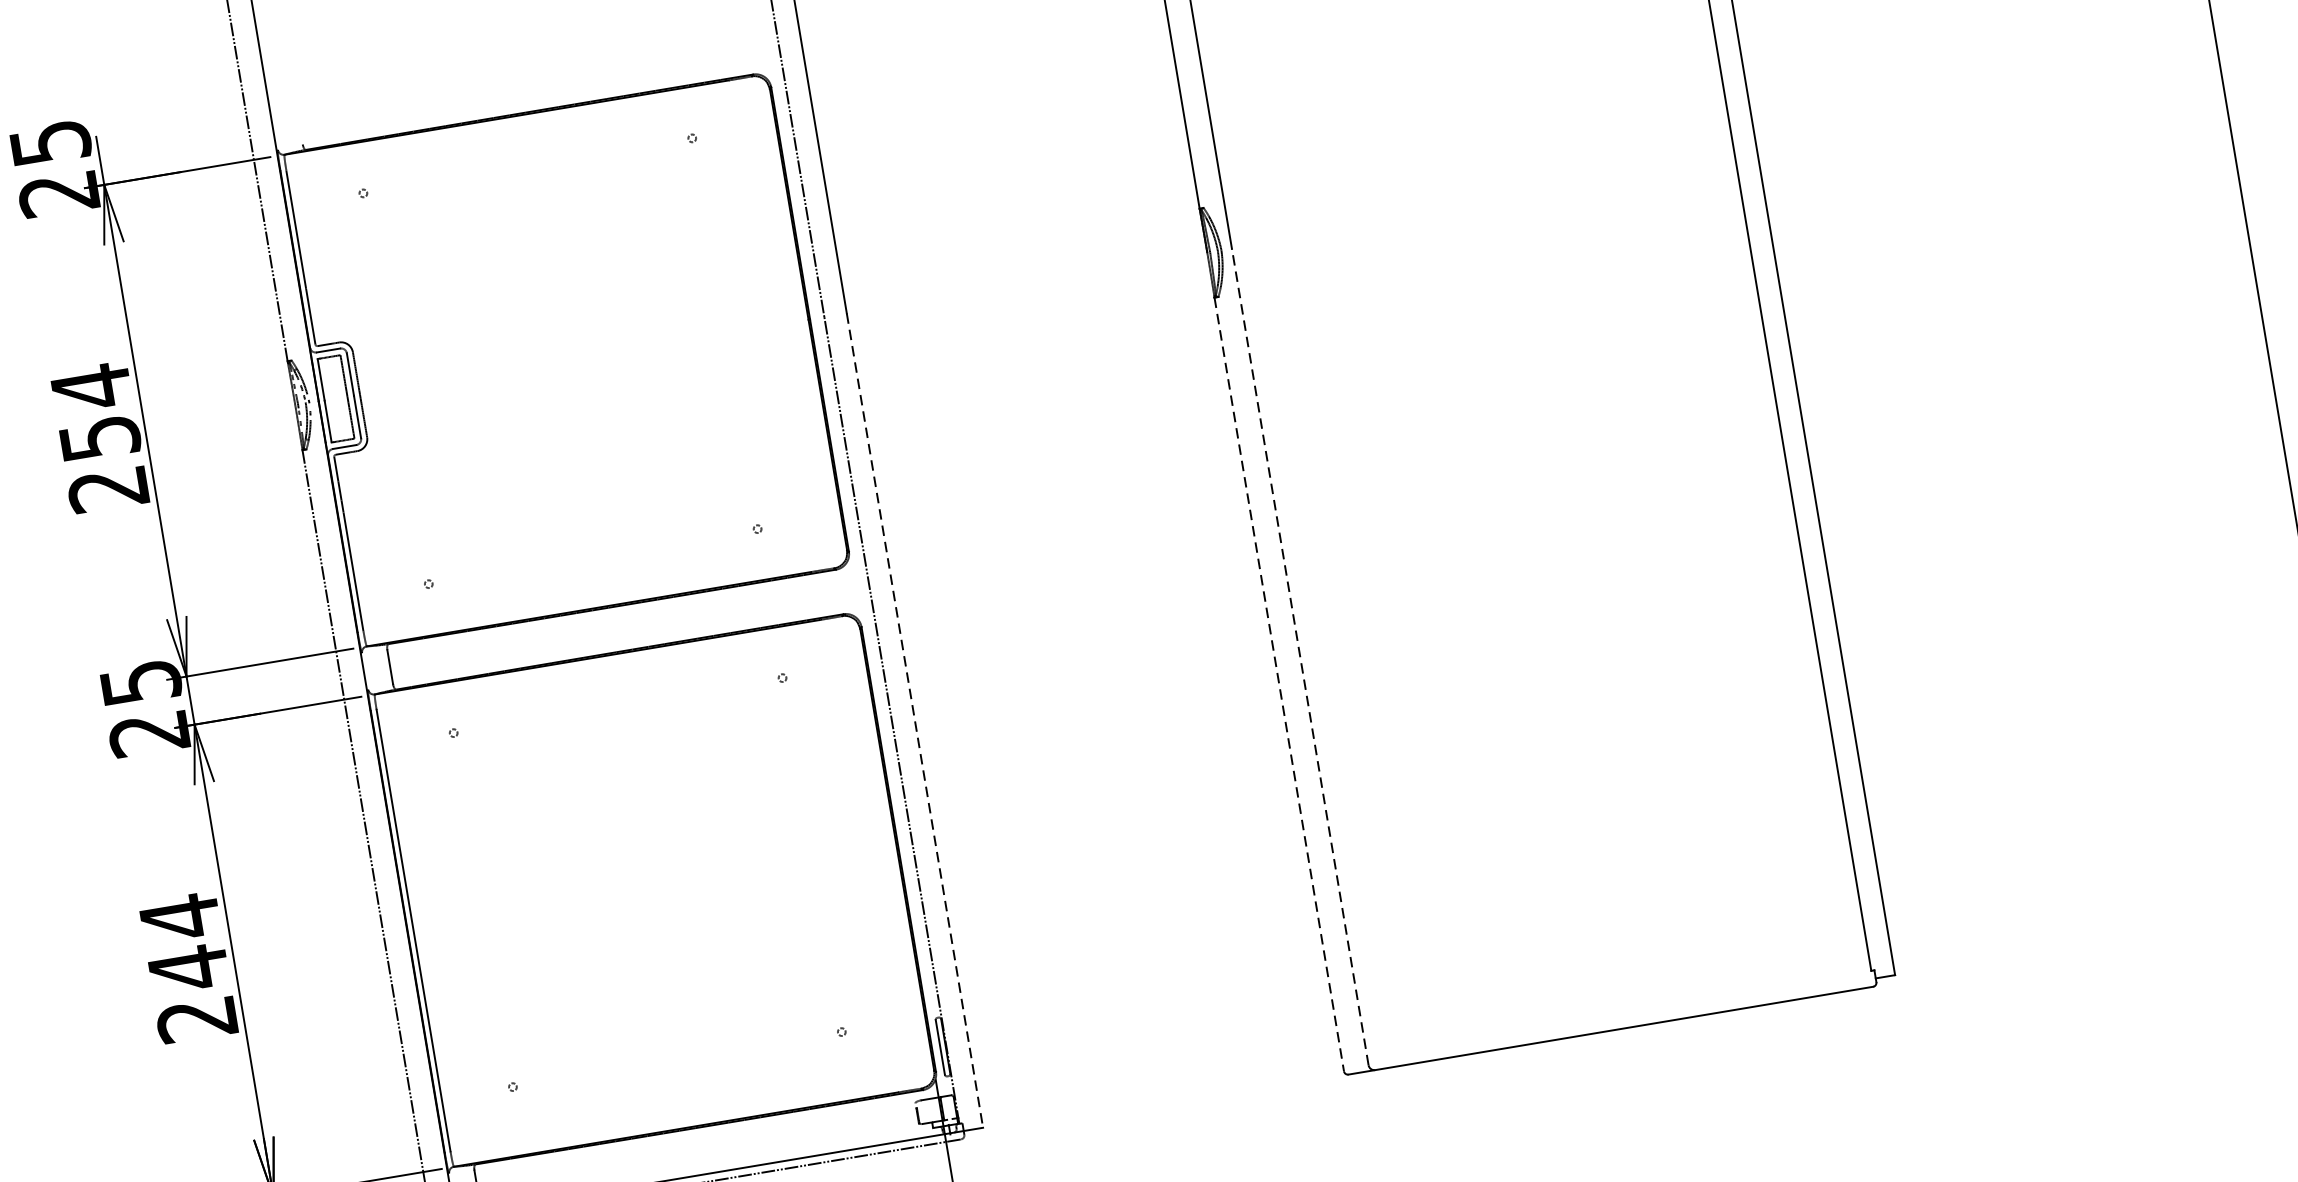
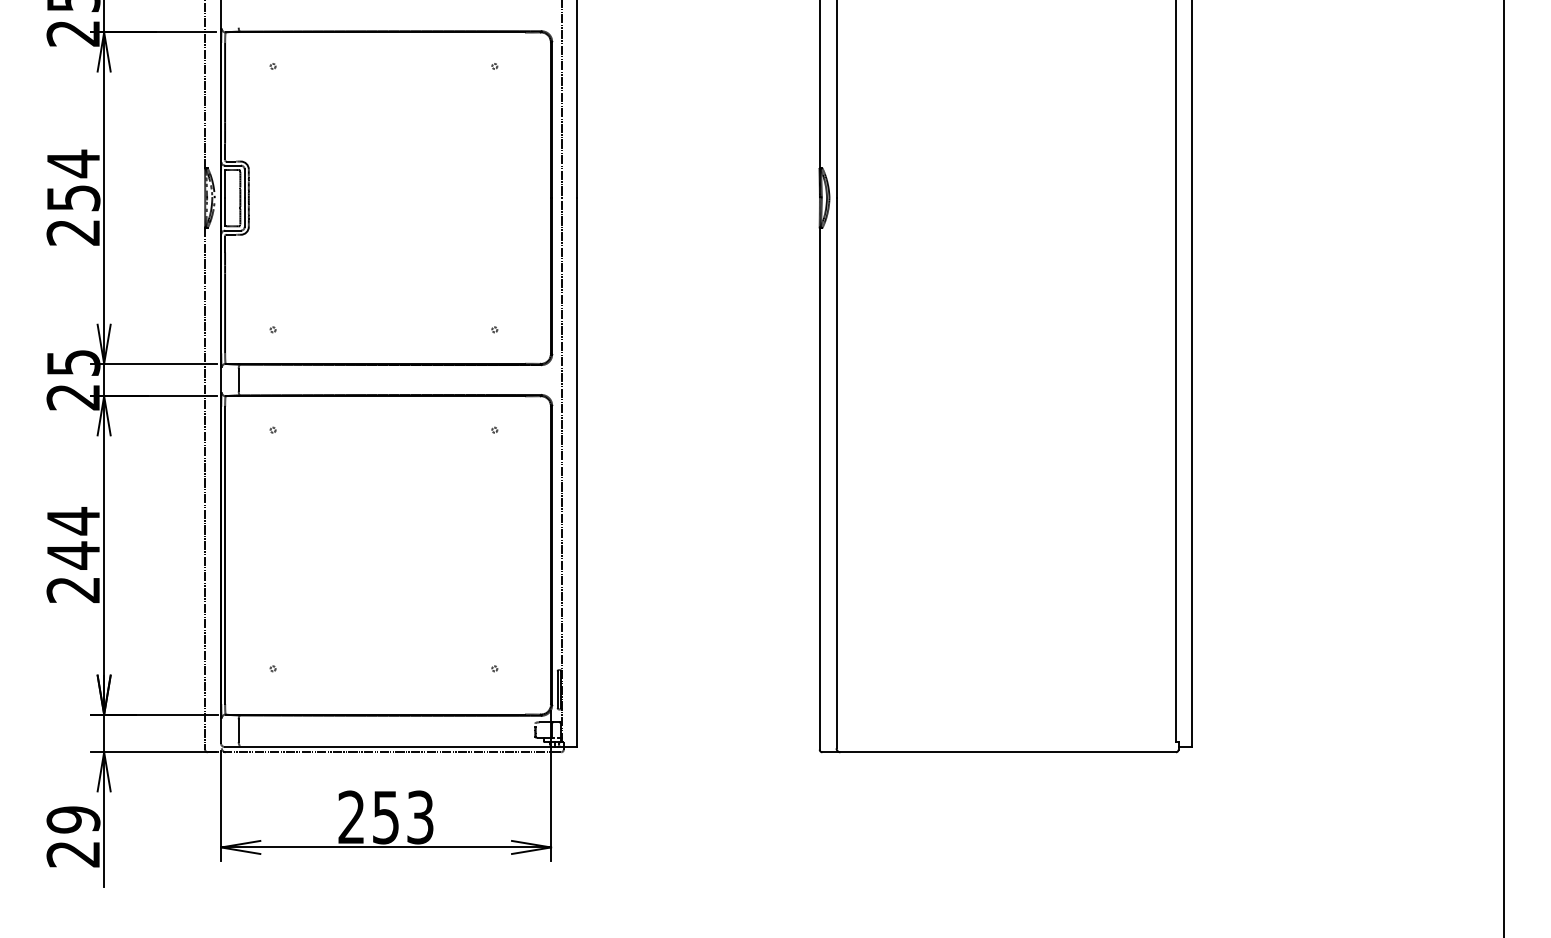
line: (1300, 655) -> (836, 472), dashed -> solid
line: (1278, 683) -> (819, 488), dashed -> solid
line: (914, 721) -> (576, 473), dashed -> solid

